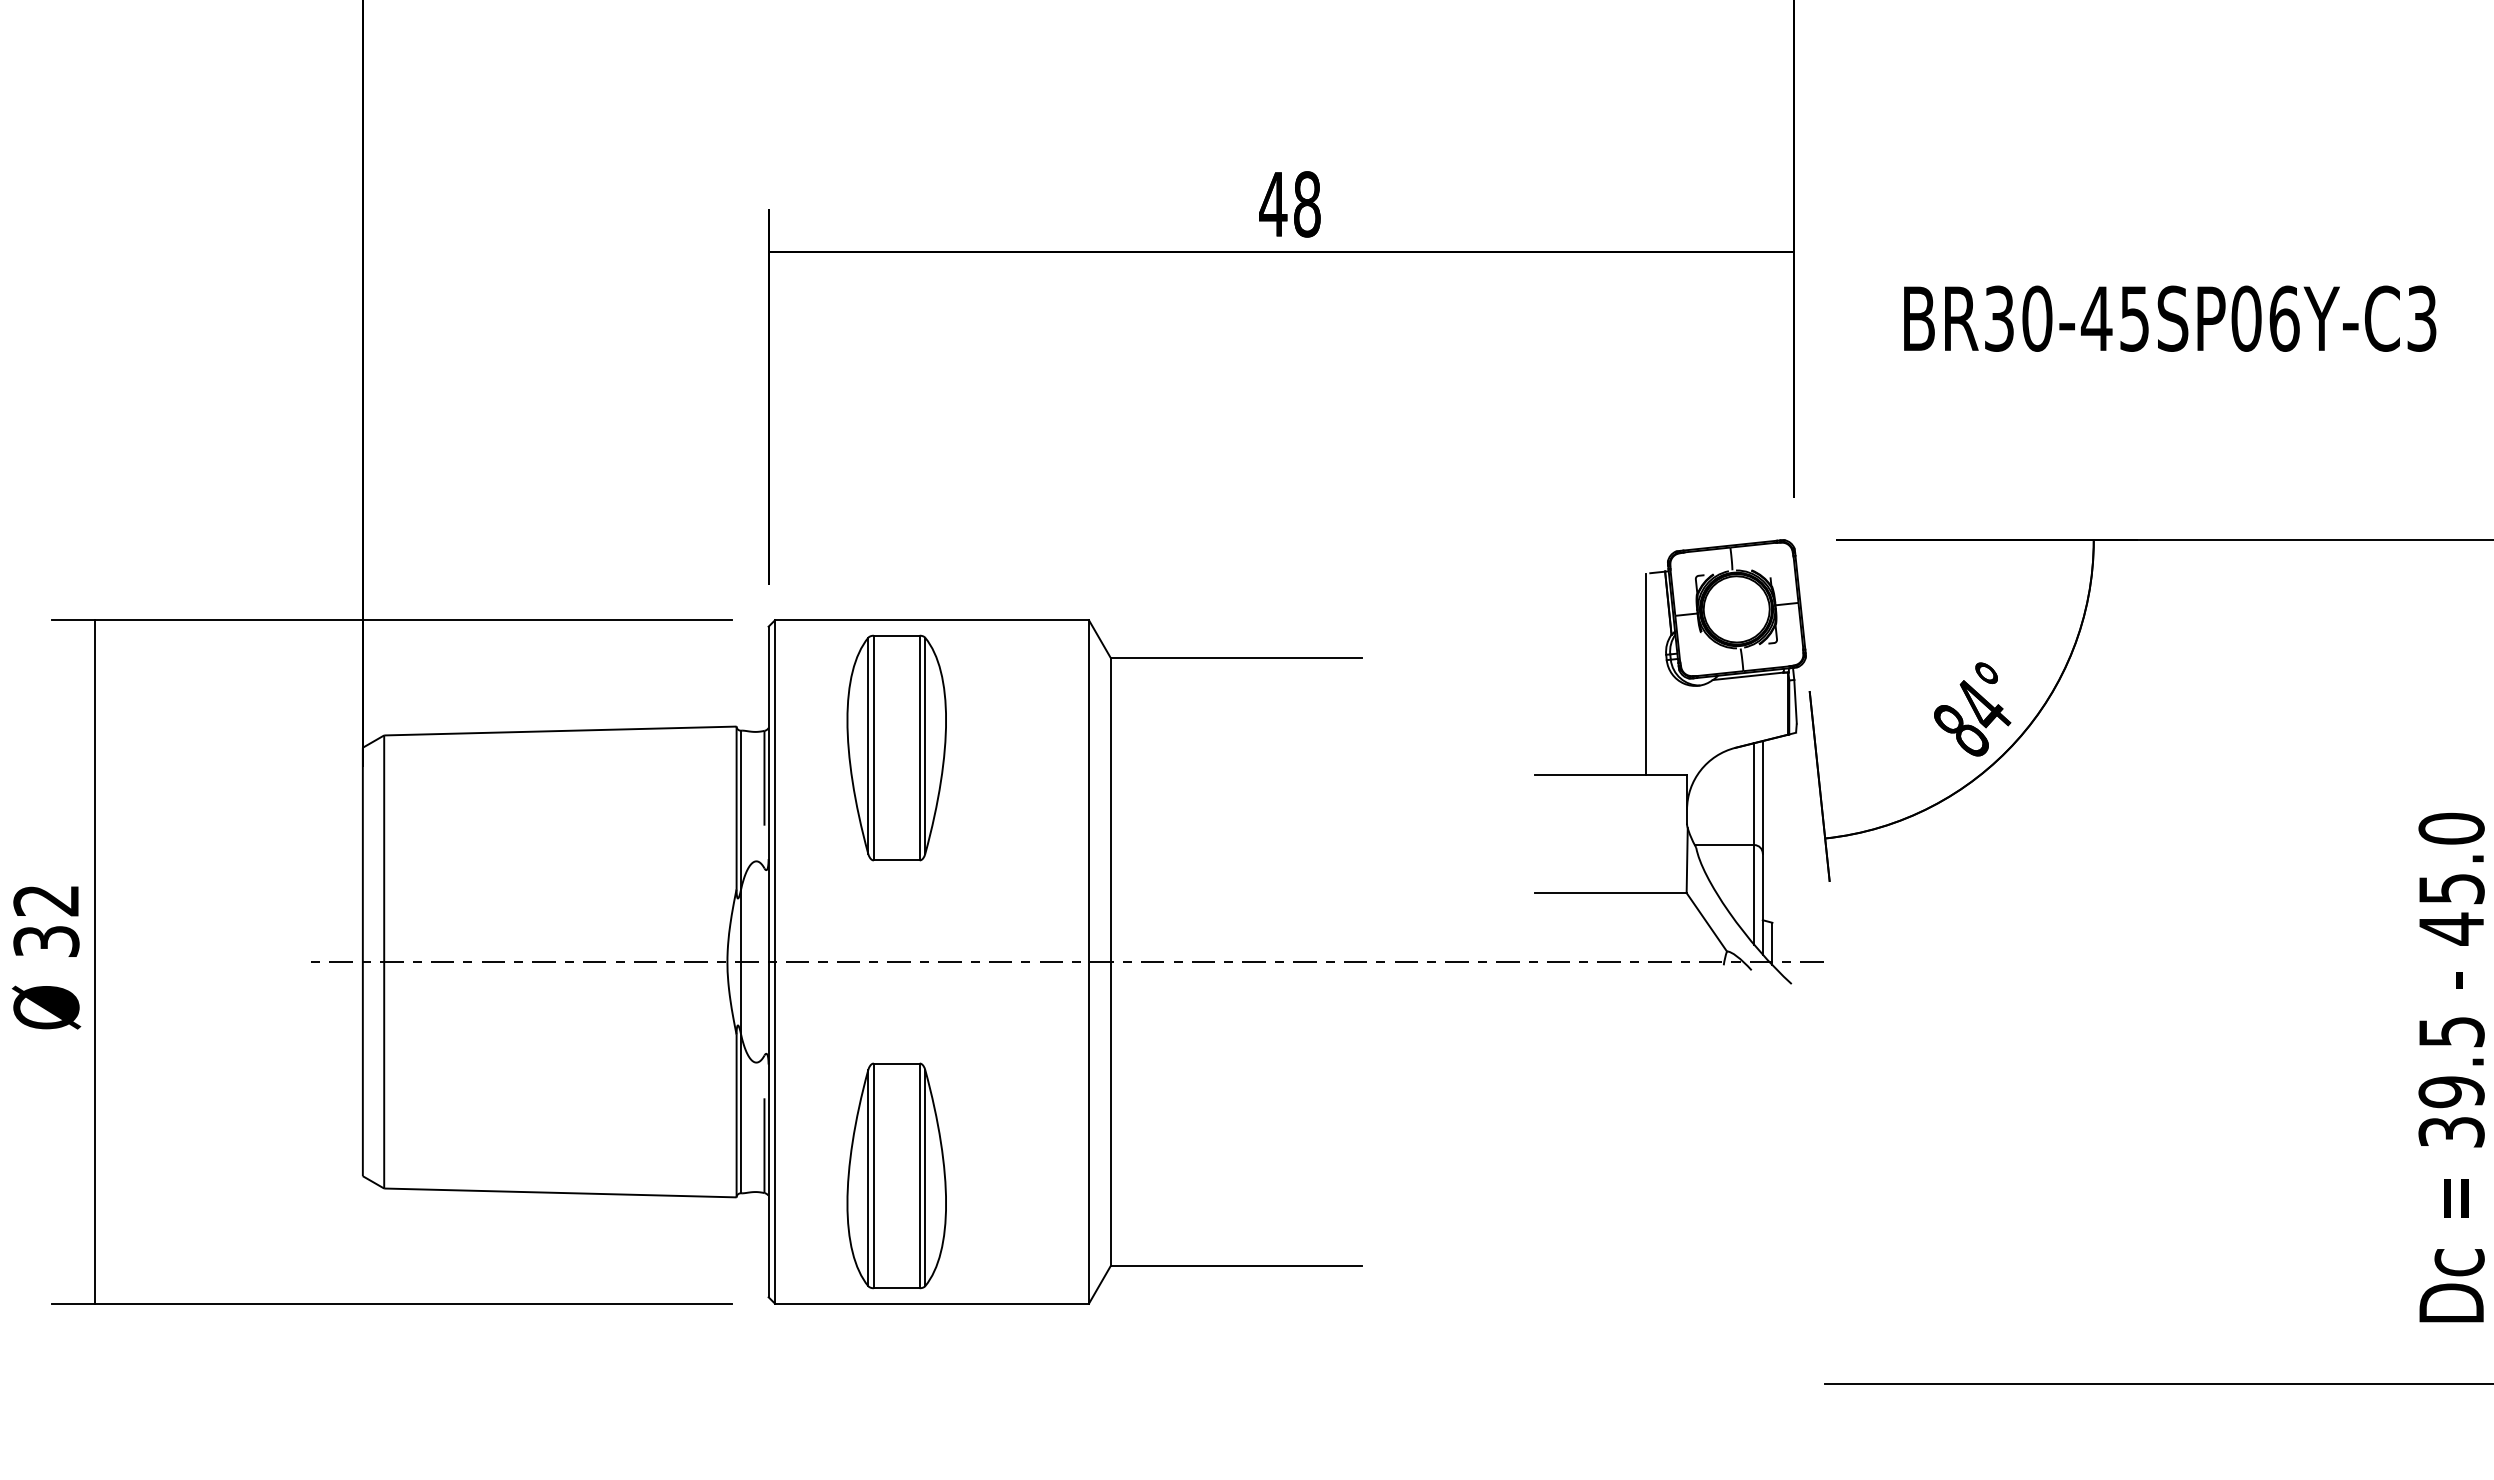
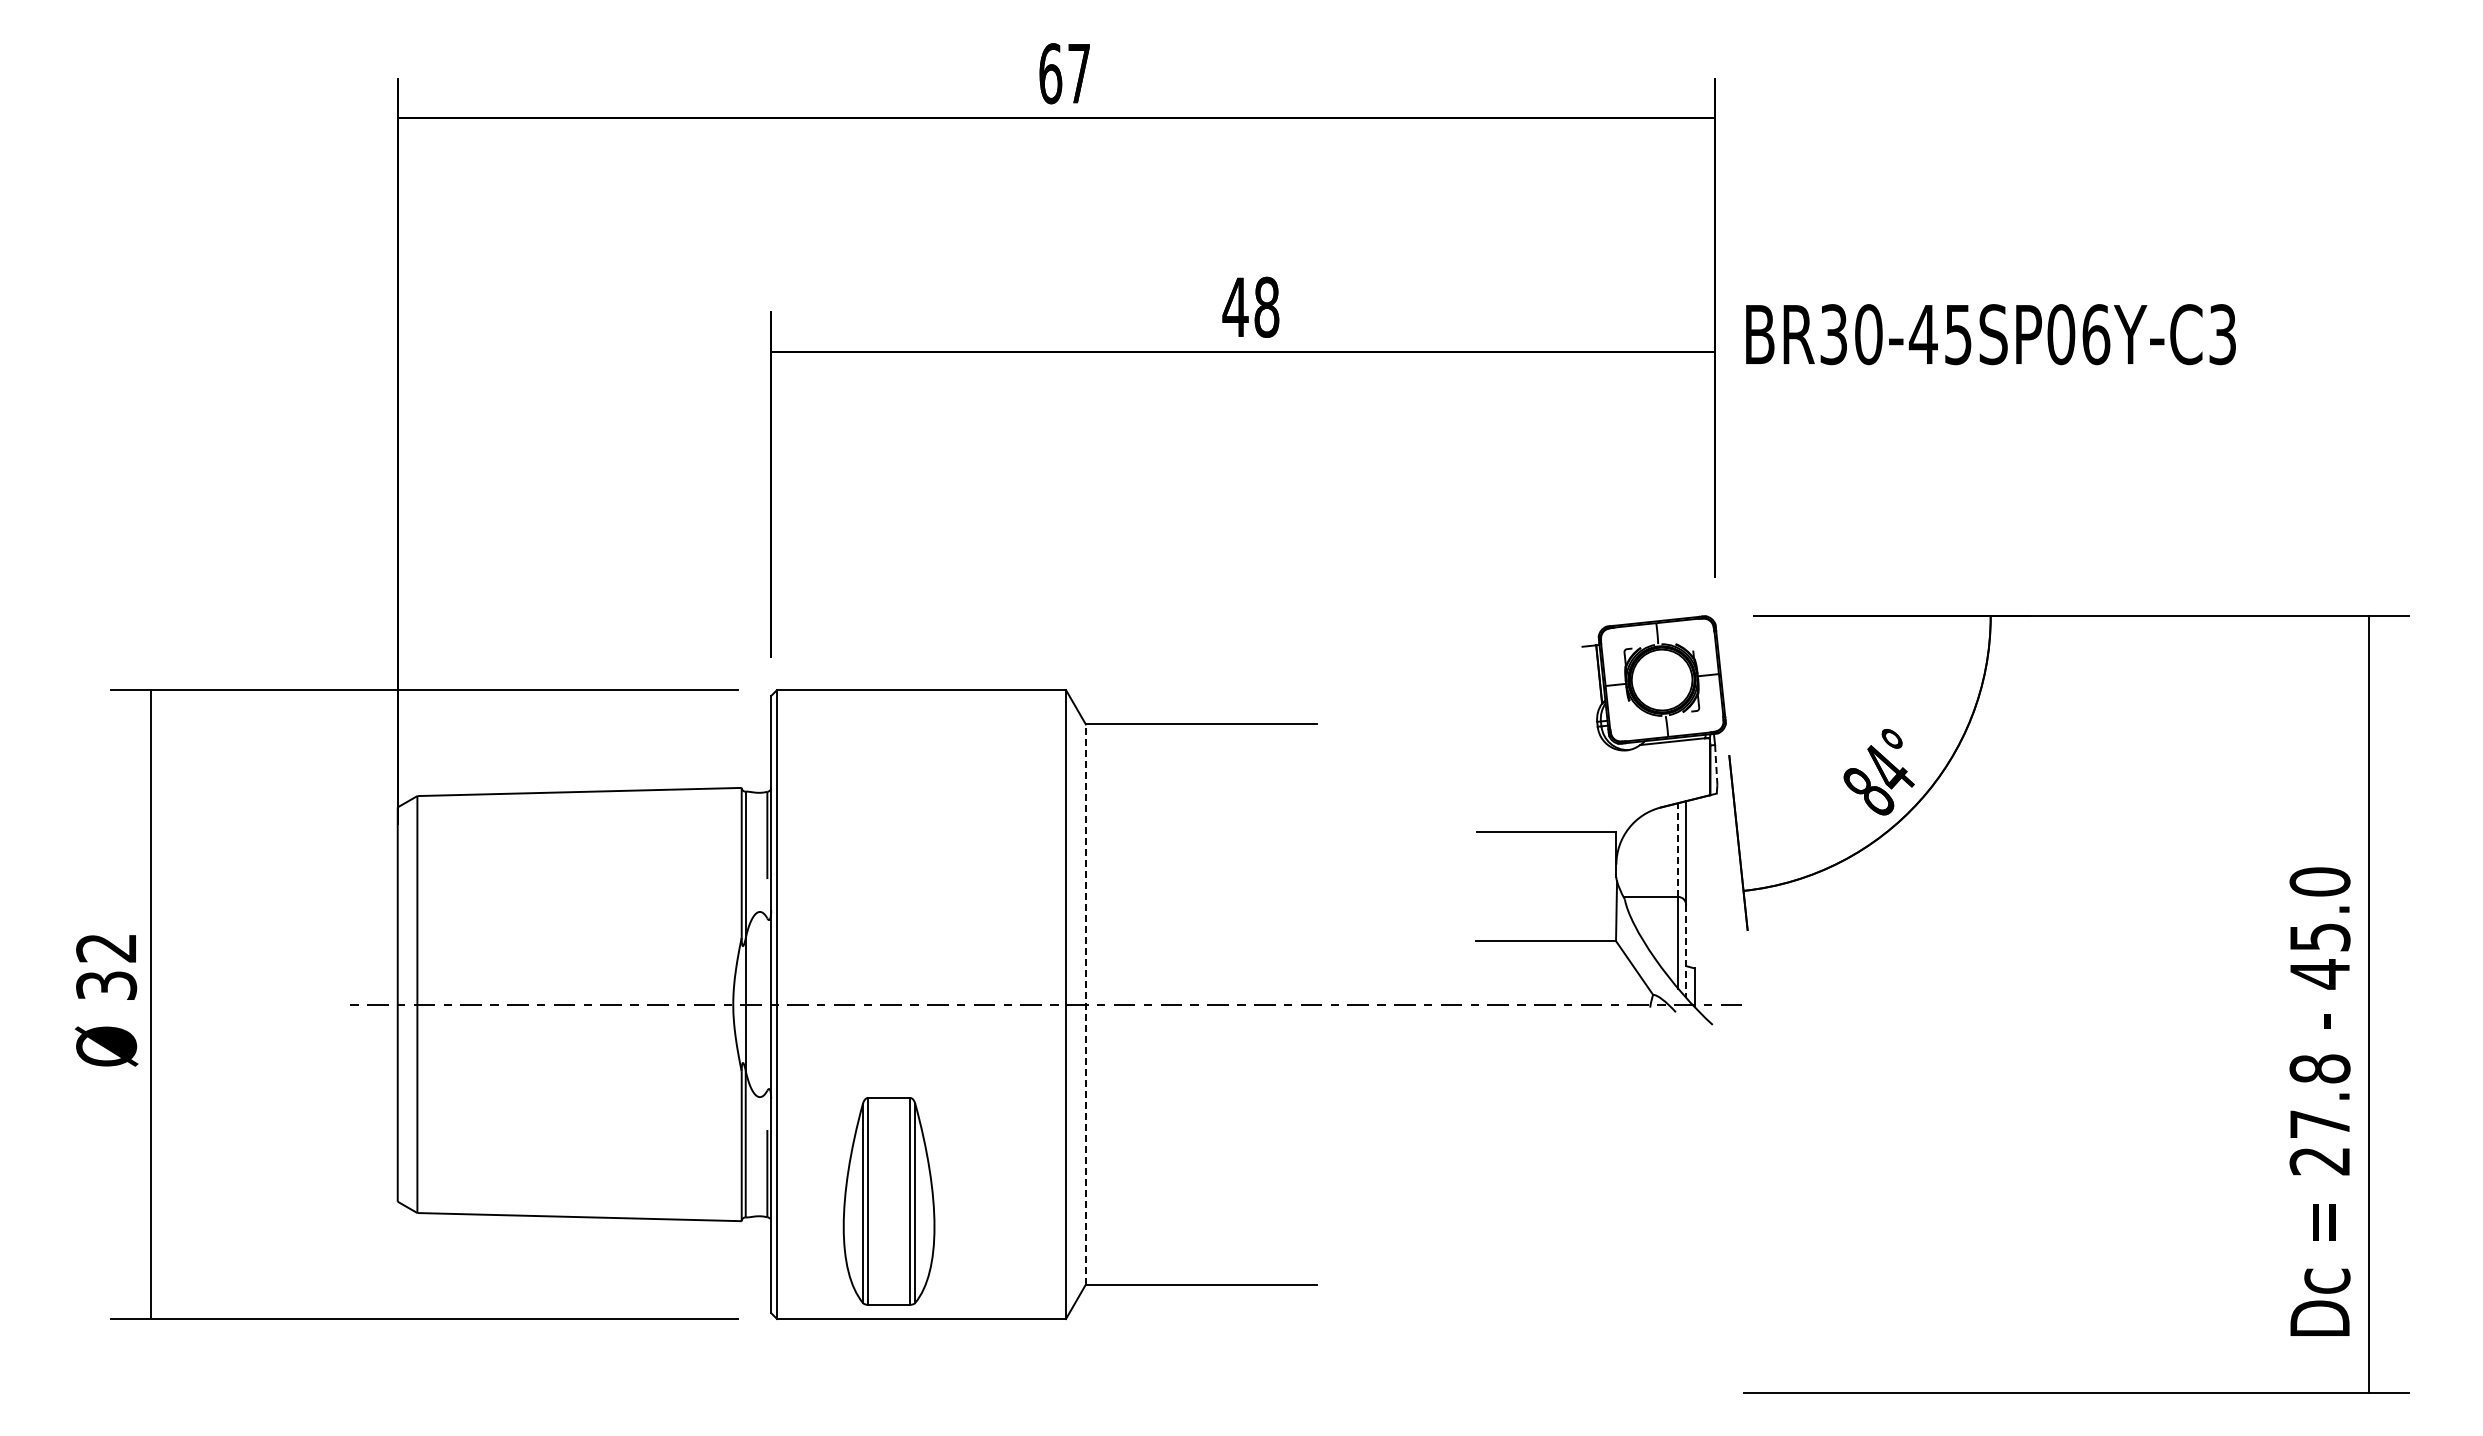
text: (2169, 318) -> (1990, 334), moved
line: (1645, 673) -> (1578, 739), removed
line: (1795, 702) -> (1716, 765), solid -> dashed
part: (896, 747) -> (888, 807), removed
line: (1754, 794) -> (1678, 850), solid -> dashed
line: (1763, 904) -> (1686, 951), solid -> dashed
line: (1110, 961) -> (1085, 1004), solid -> dashed
text: (2451, 1081) -> (2319, 1114), 39.5 -> 27.8

